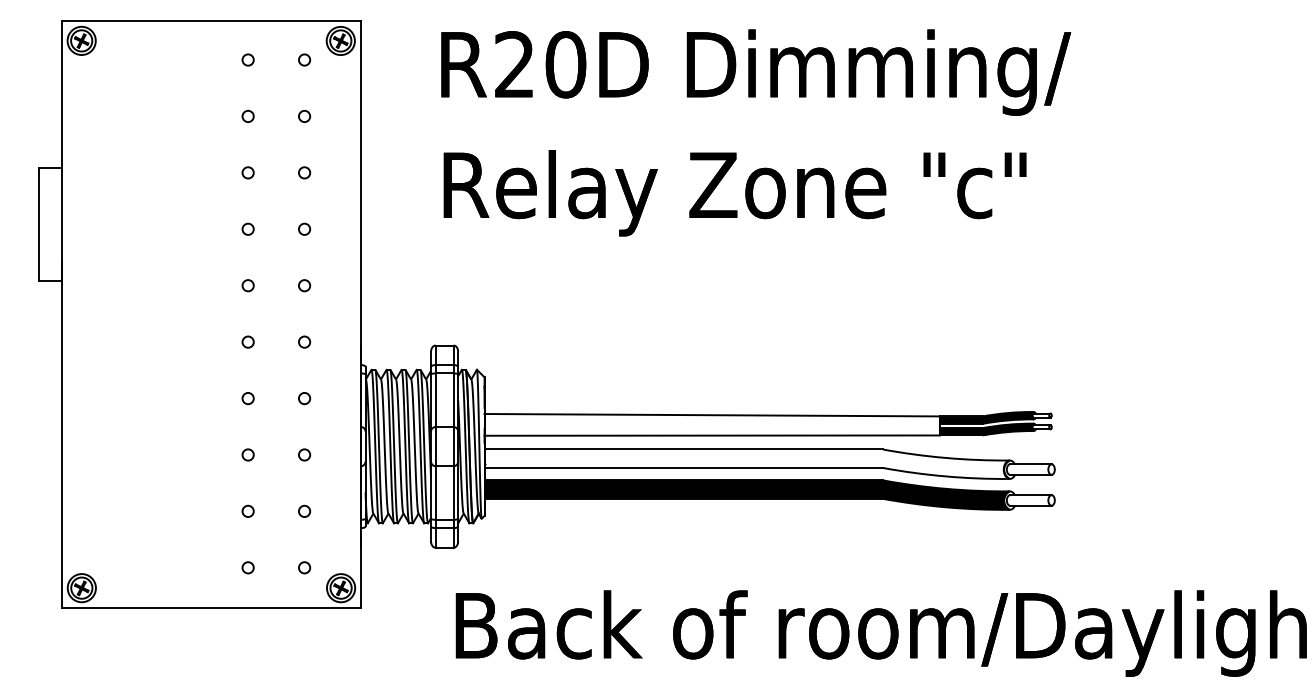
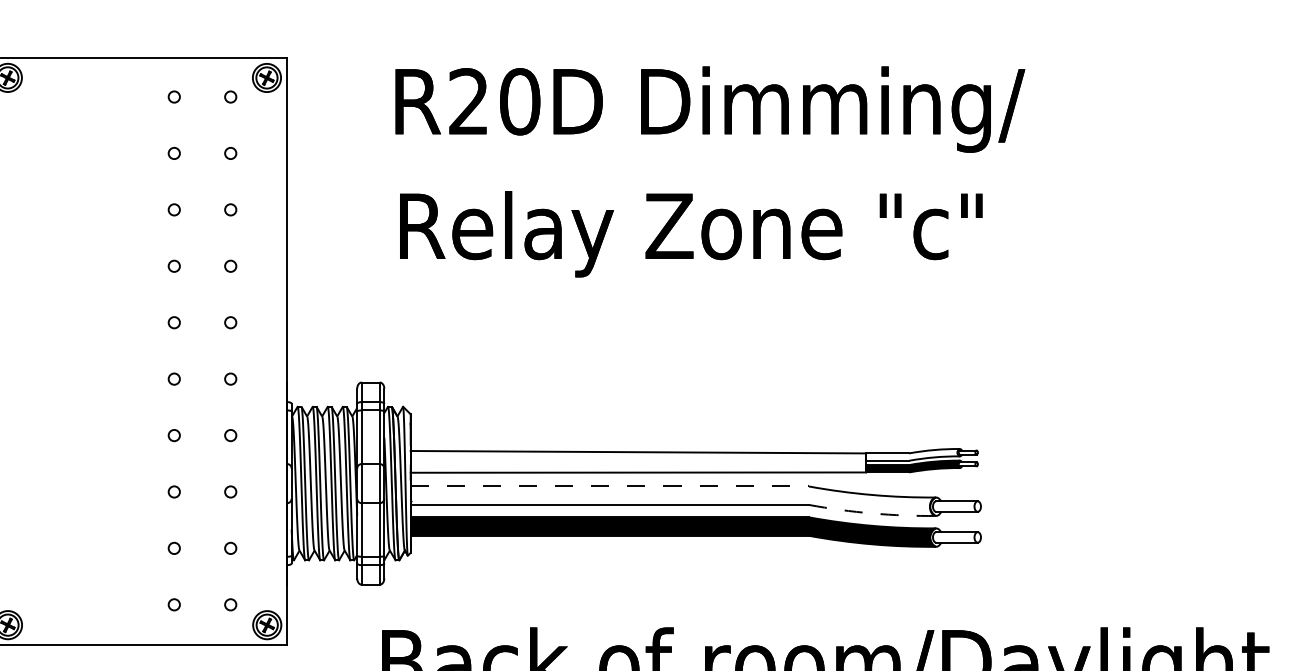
text: (756, 72) -> (710, 109), moved
text: (734, 193) -> (690, 234), moved
fill: (986, 417) -> (912, 454), removed
line: (684, 449) -> (610, 486), solid -> dashed
arc: (946, 476) -> (872, 513), solid -> dashed

